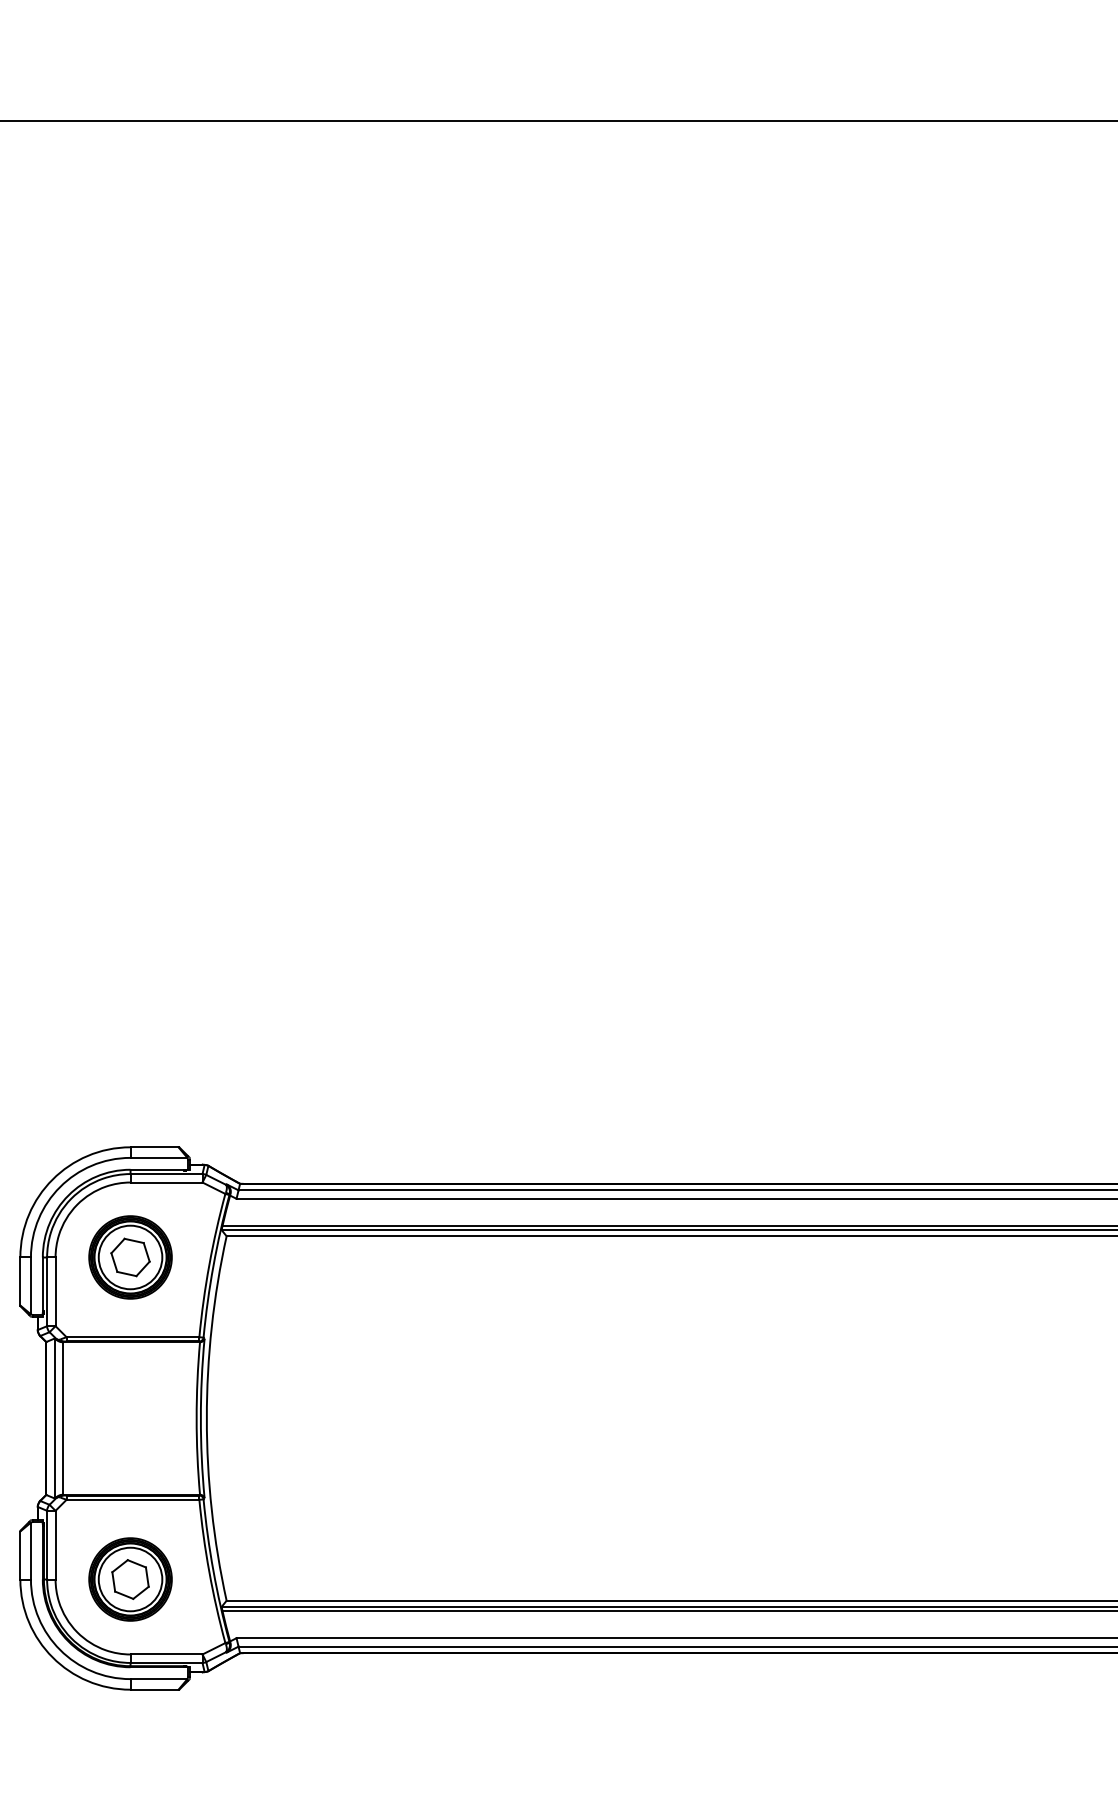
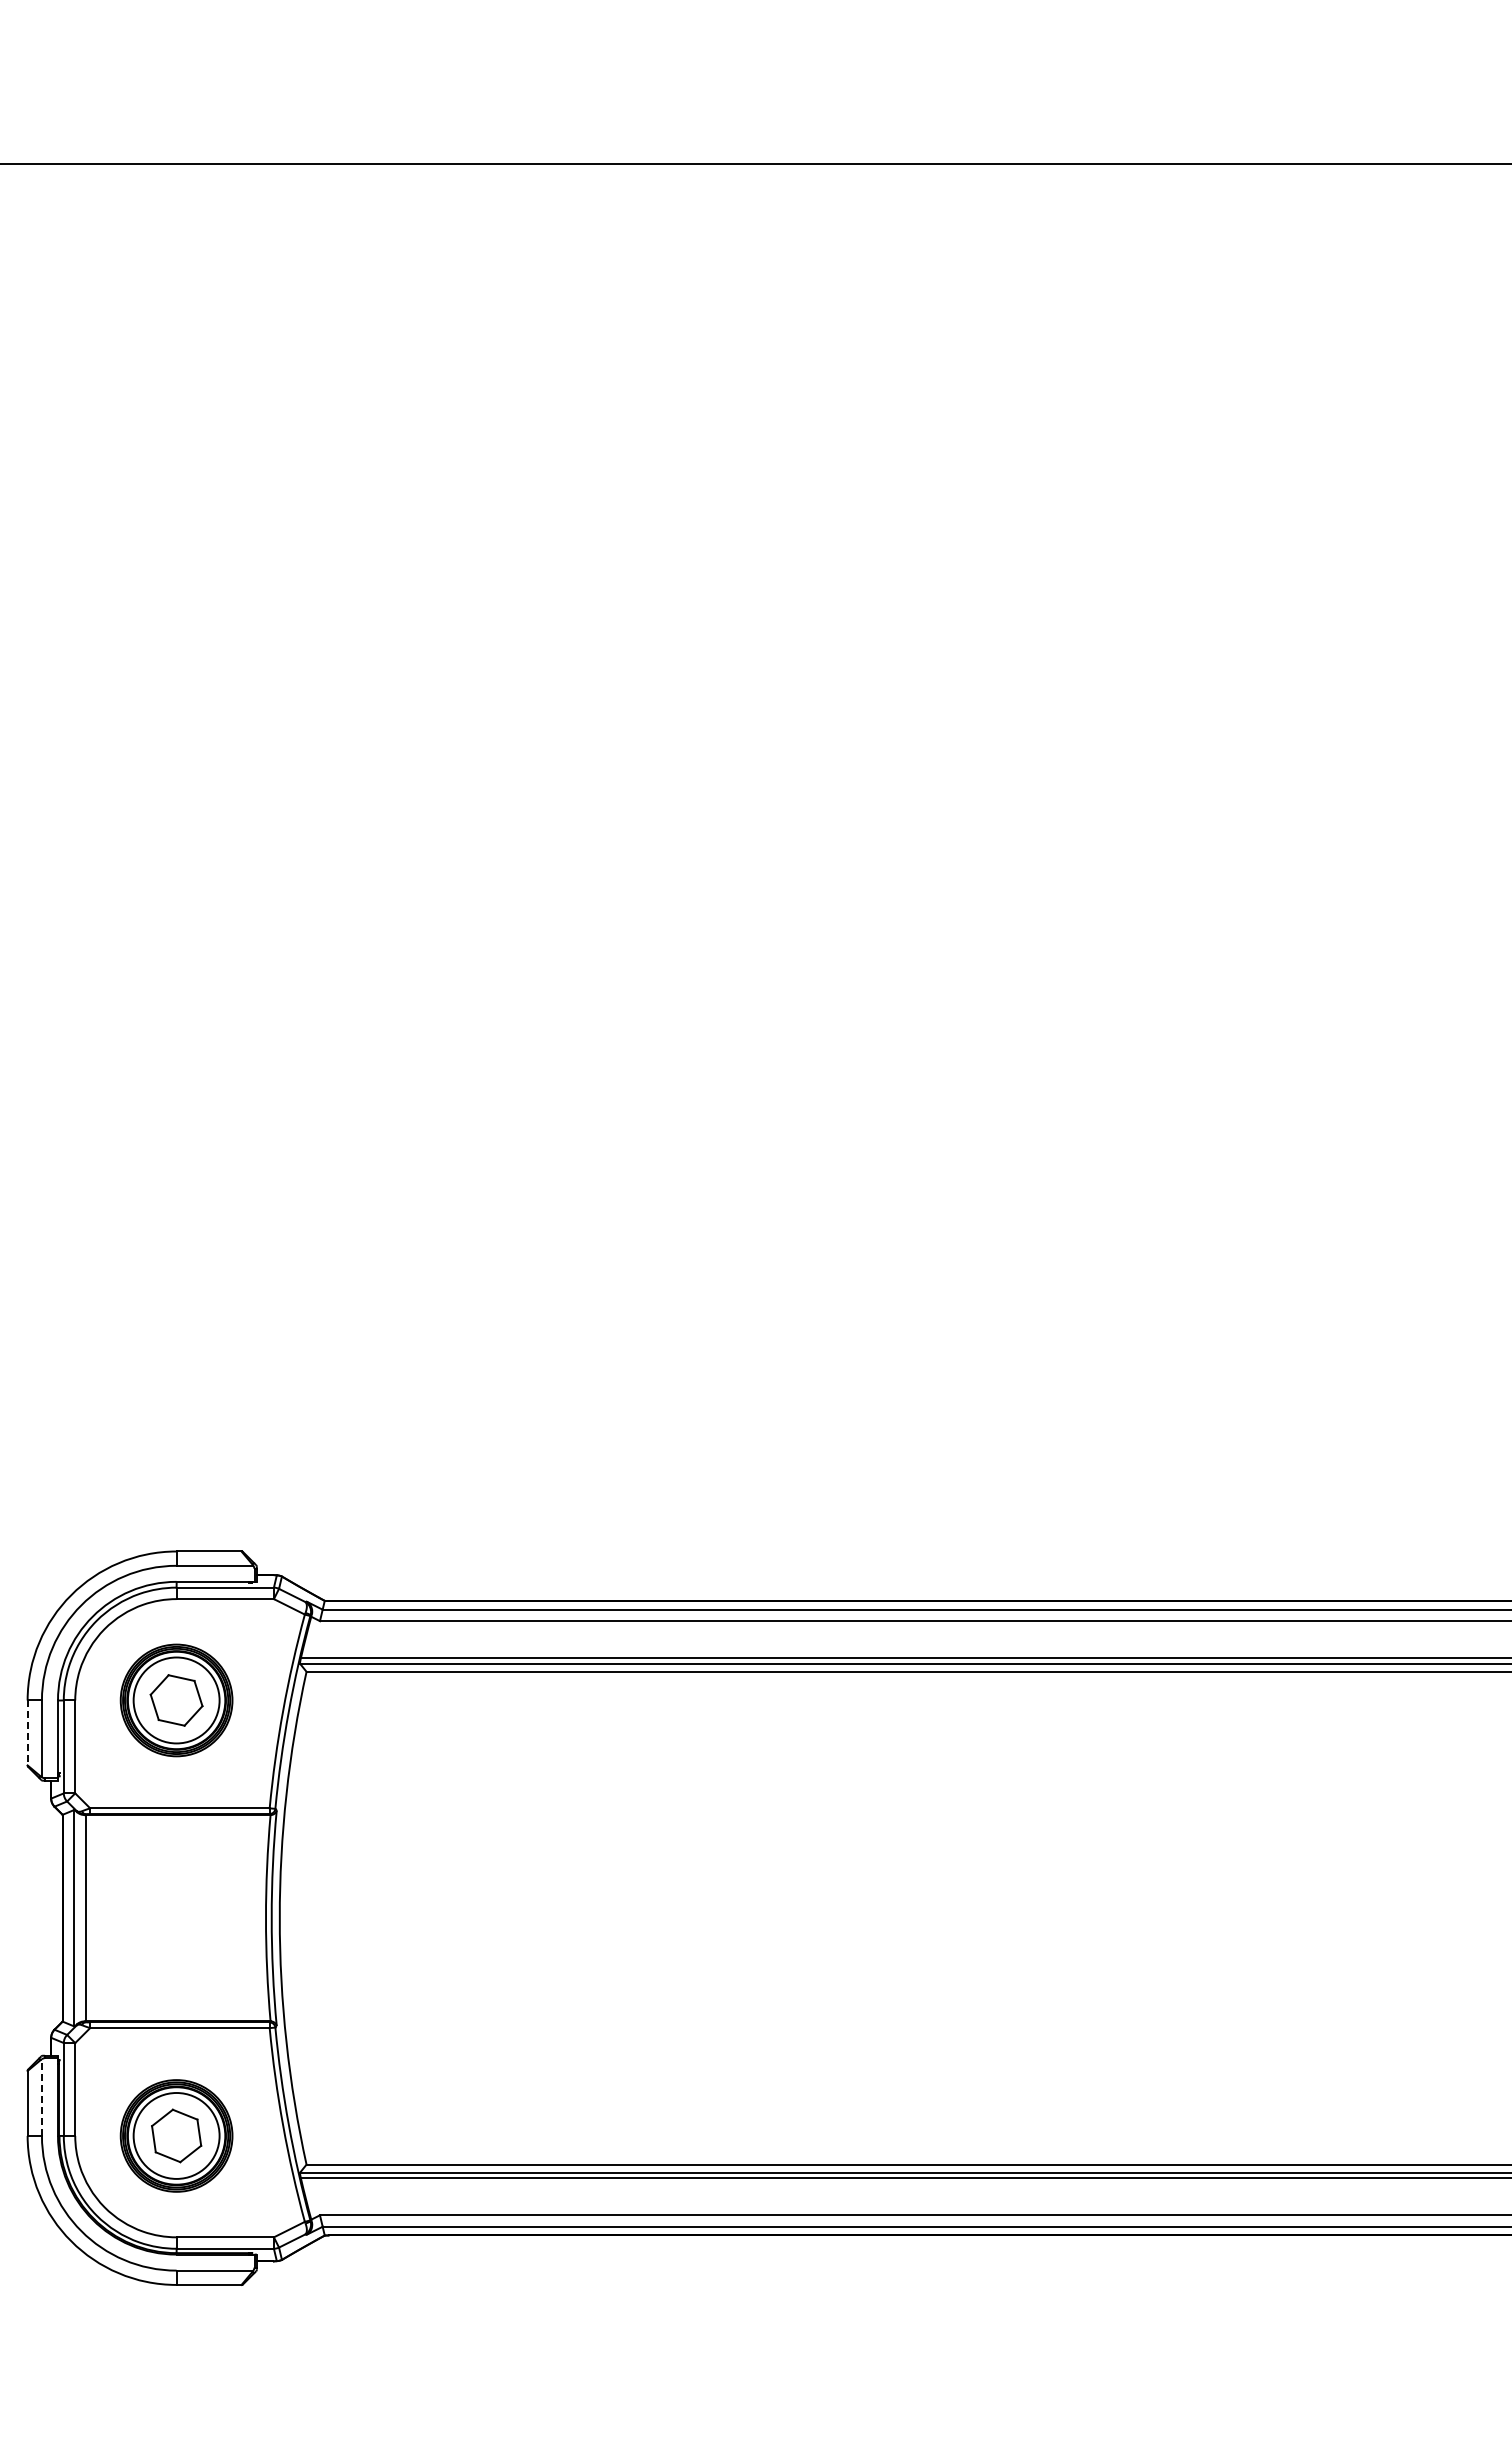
line: (20, 1281) -> (27, 1733), solid -> dashed
line: (30, 1551) -> (41, 2097), solid -> dashed

